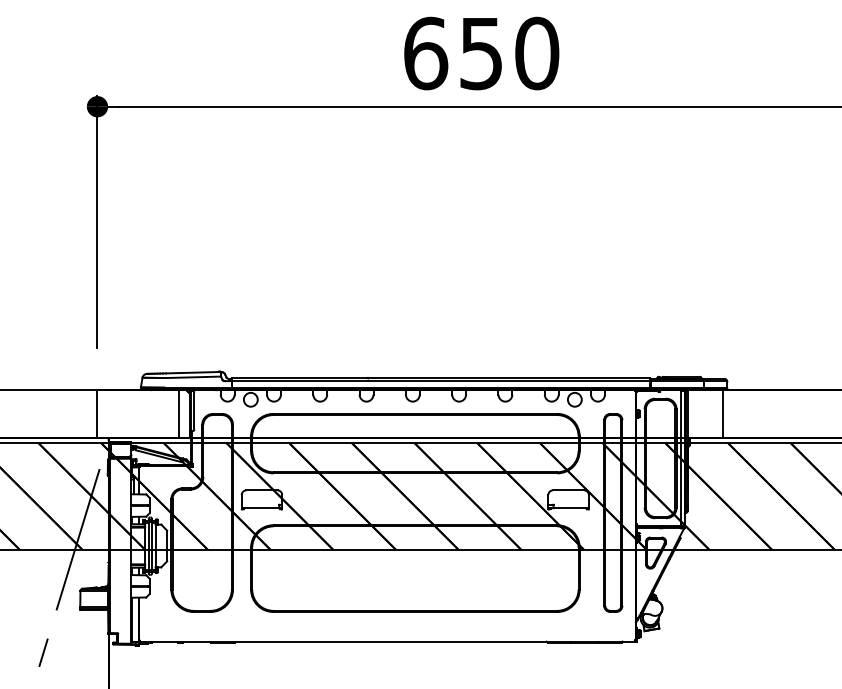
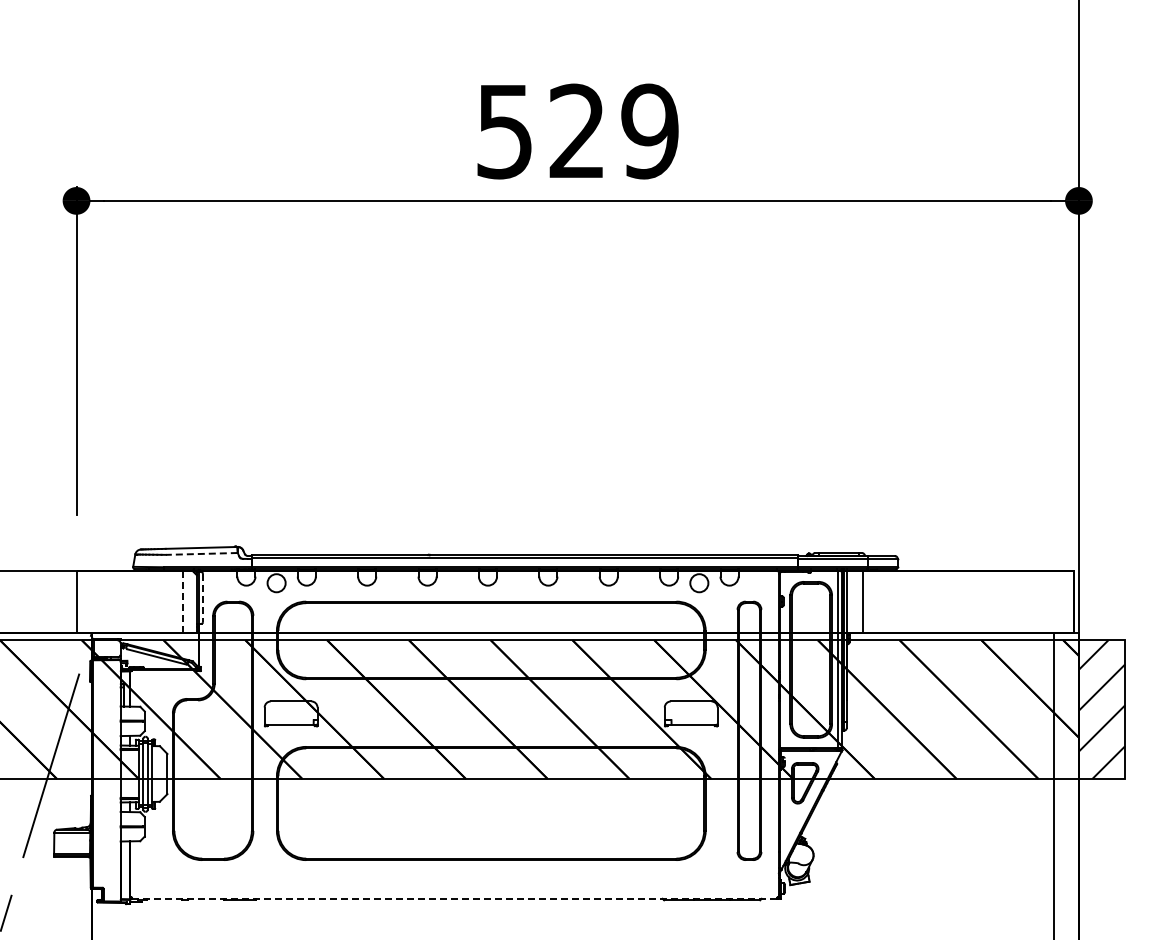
text: (481, 53) -> (577, 131), 650 -> 529
line: (193, 376) -> (201, 553), solid -> dashed
line: (194, 411) -> (203, 598), solid -> dashed
line: (178, 413) -> (182, 601), solid -> dashed
line: (722, 413) -> (863, 601), moved
line: (387, 641) -> (454, 898), solid -> dashed

